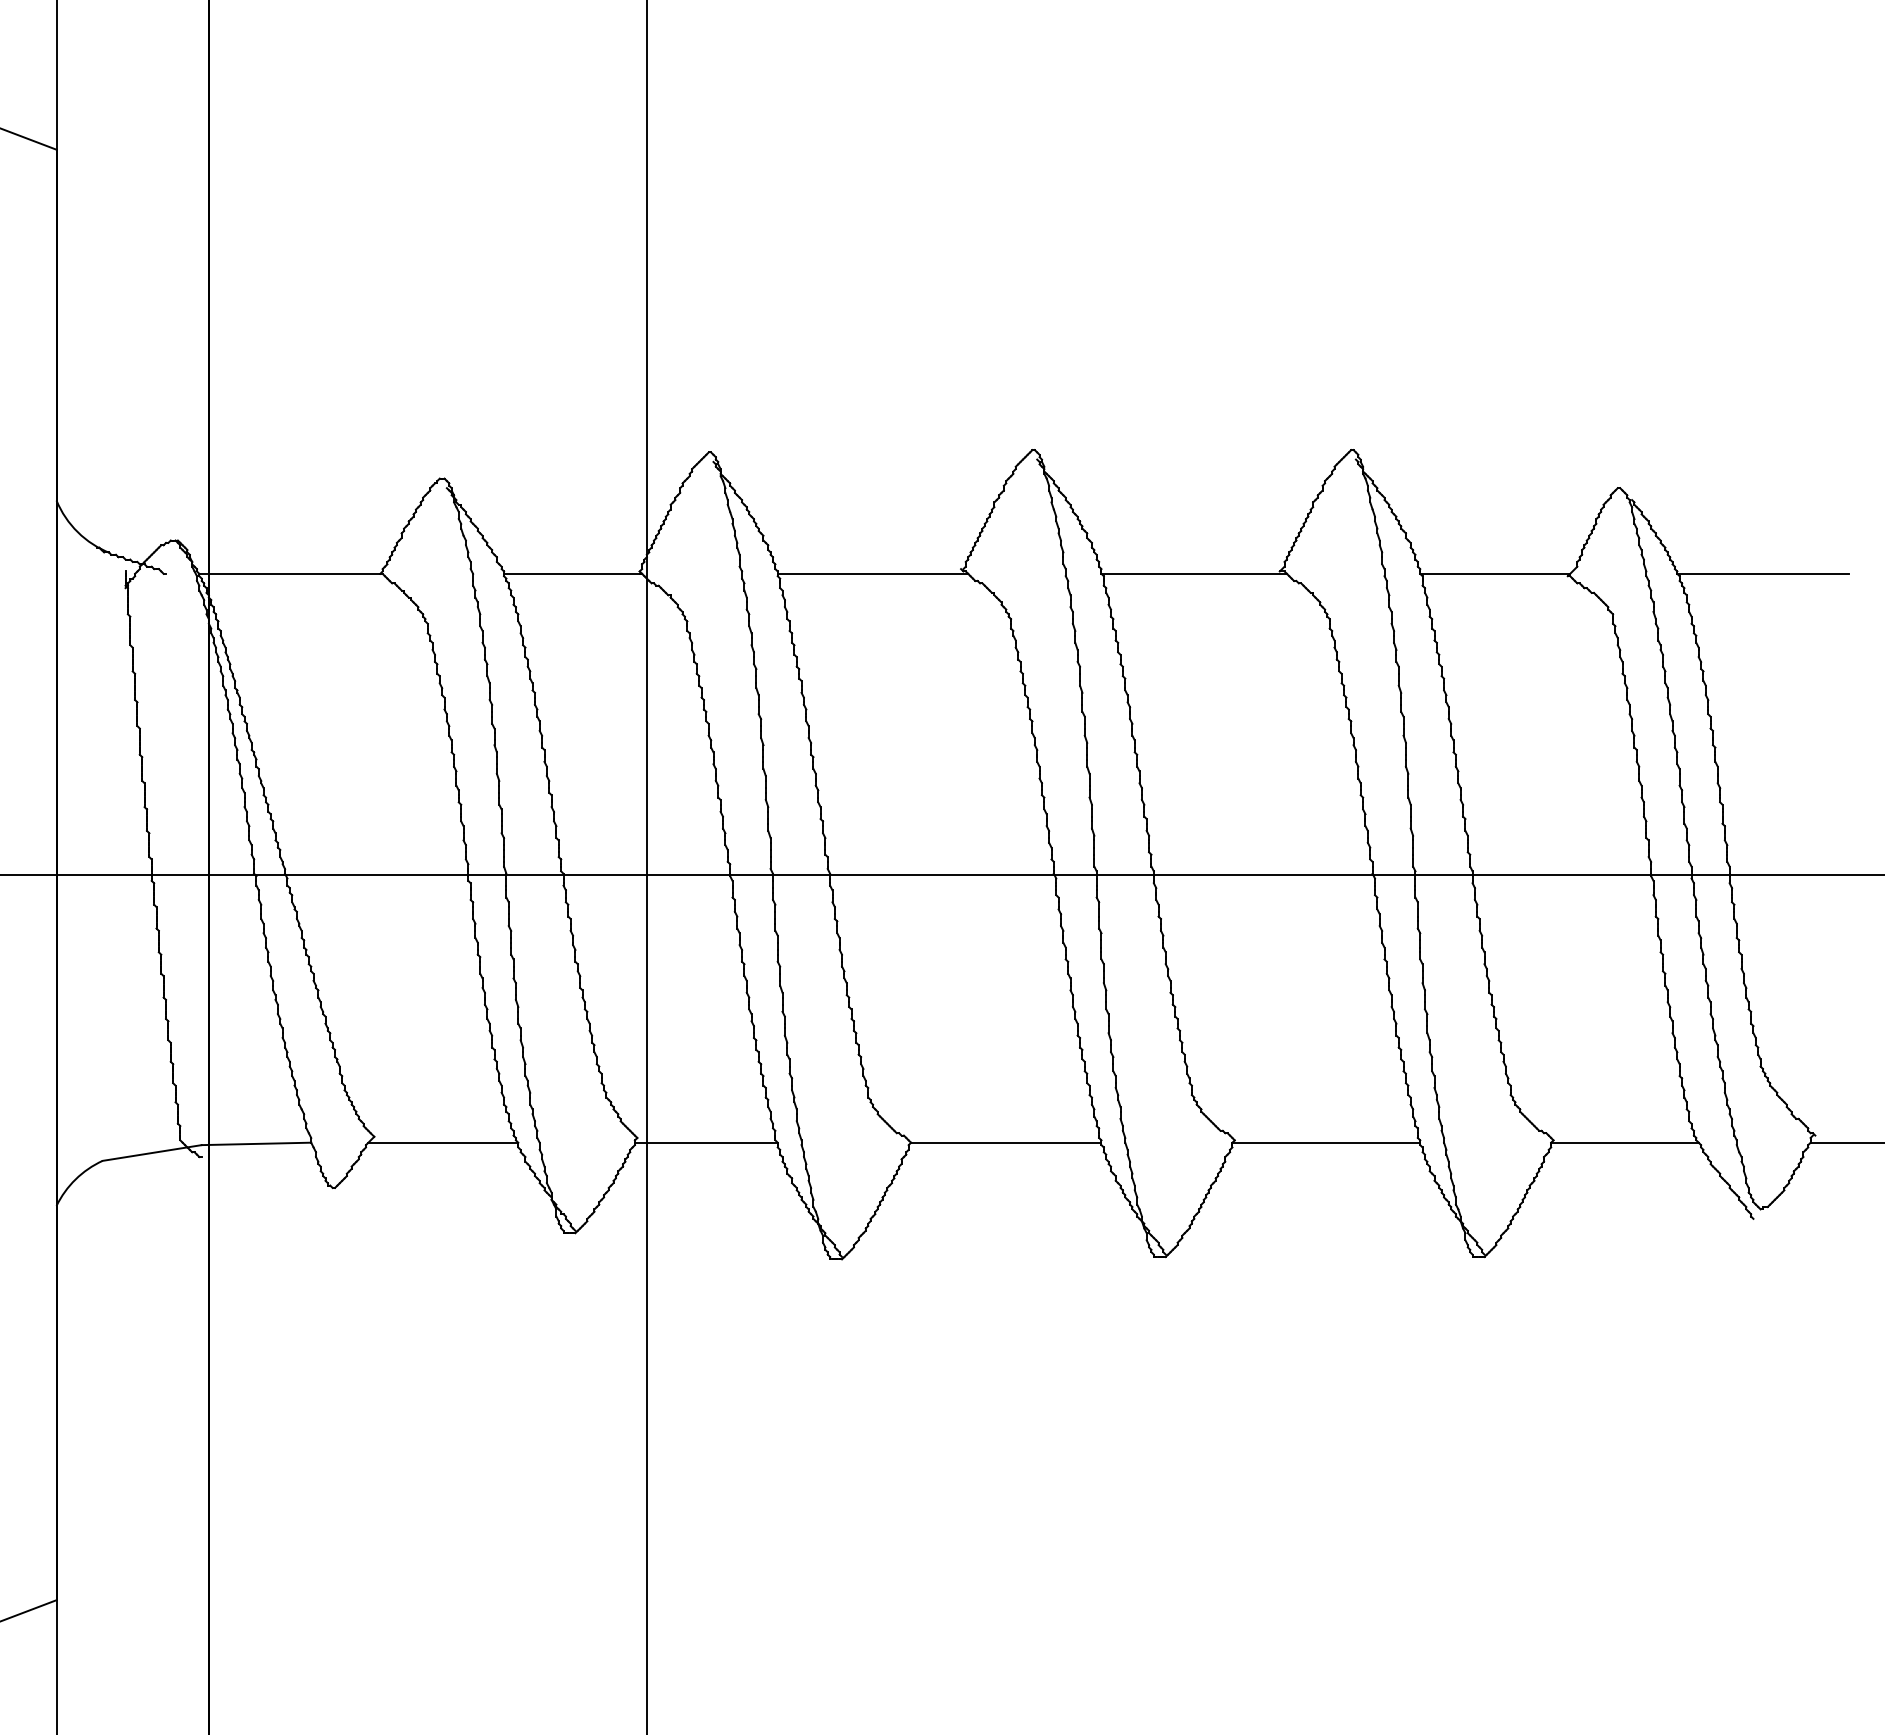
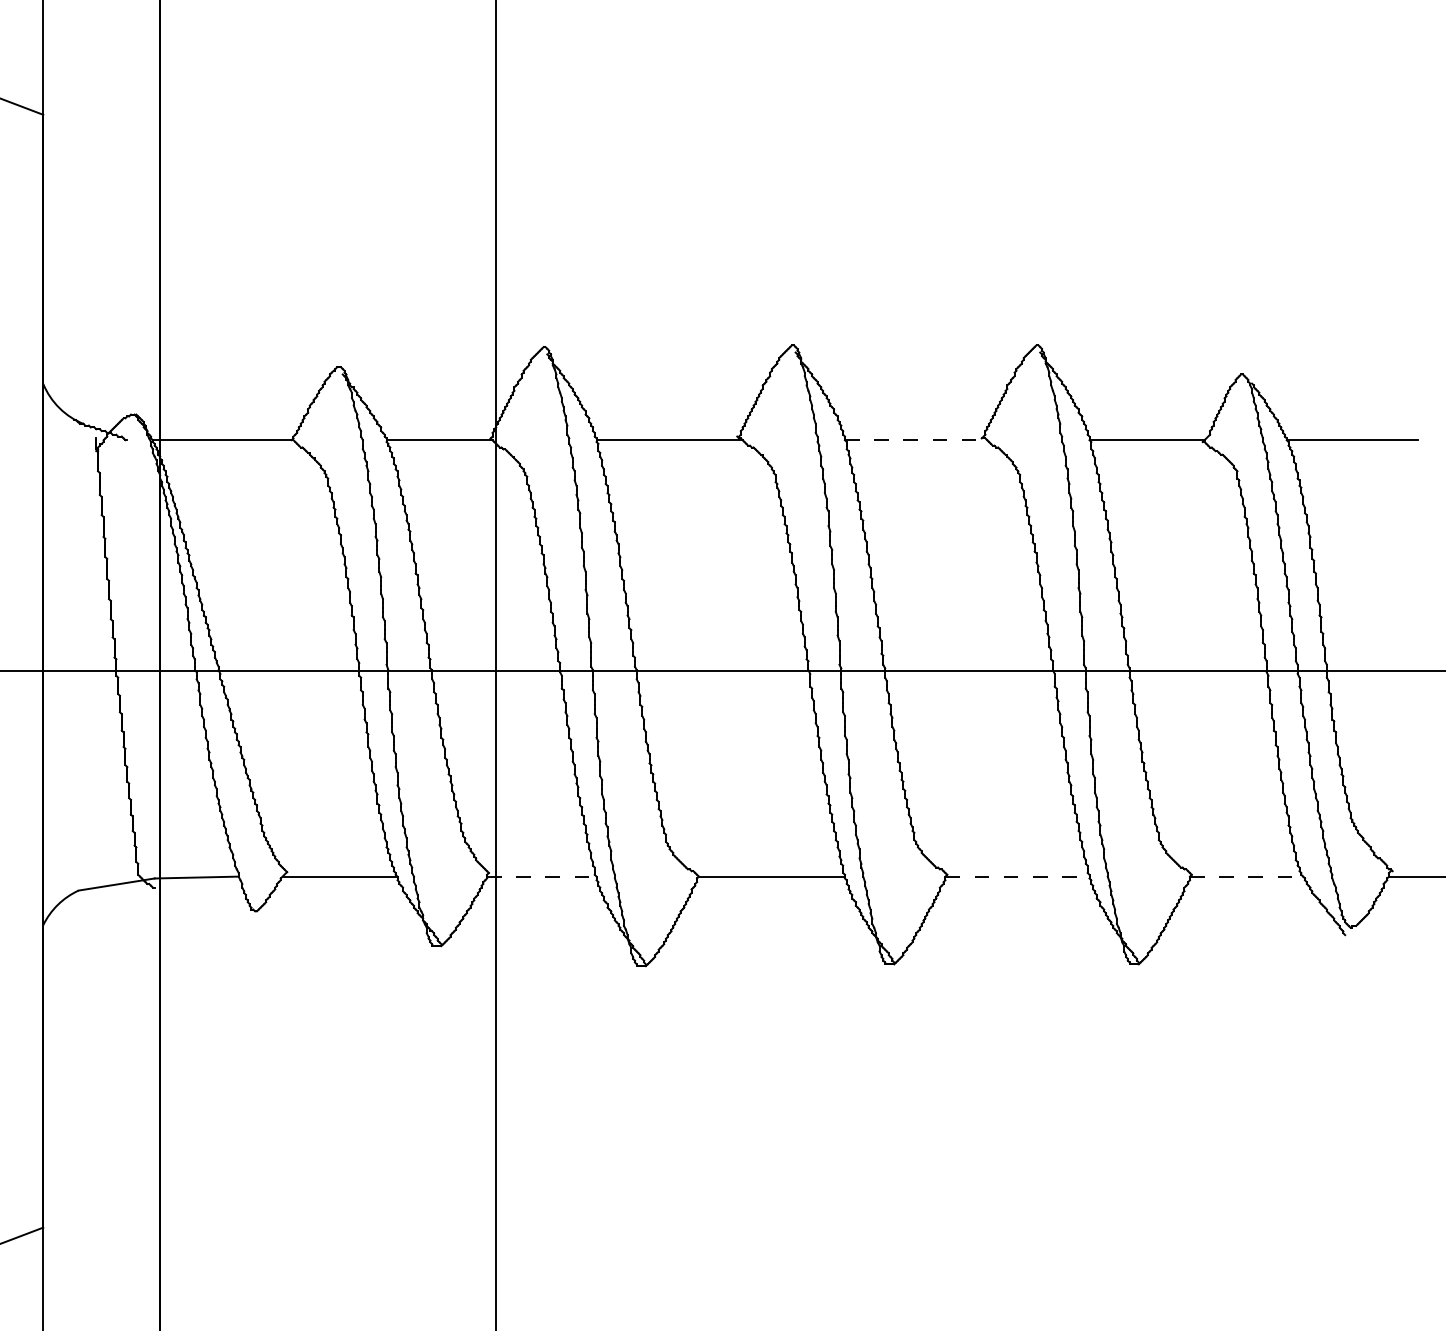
line: (1194, 573) -> (916, 439), solid -> dashed
line: (706, 1142) -> (541, 876), solid -> dashed
line: (1326, 1142) -> (1017, 876), solid -> dashed
line: (1624, 1142) -> (1246, 876), solid -> dashed

